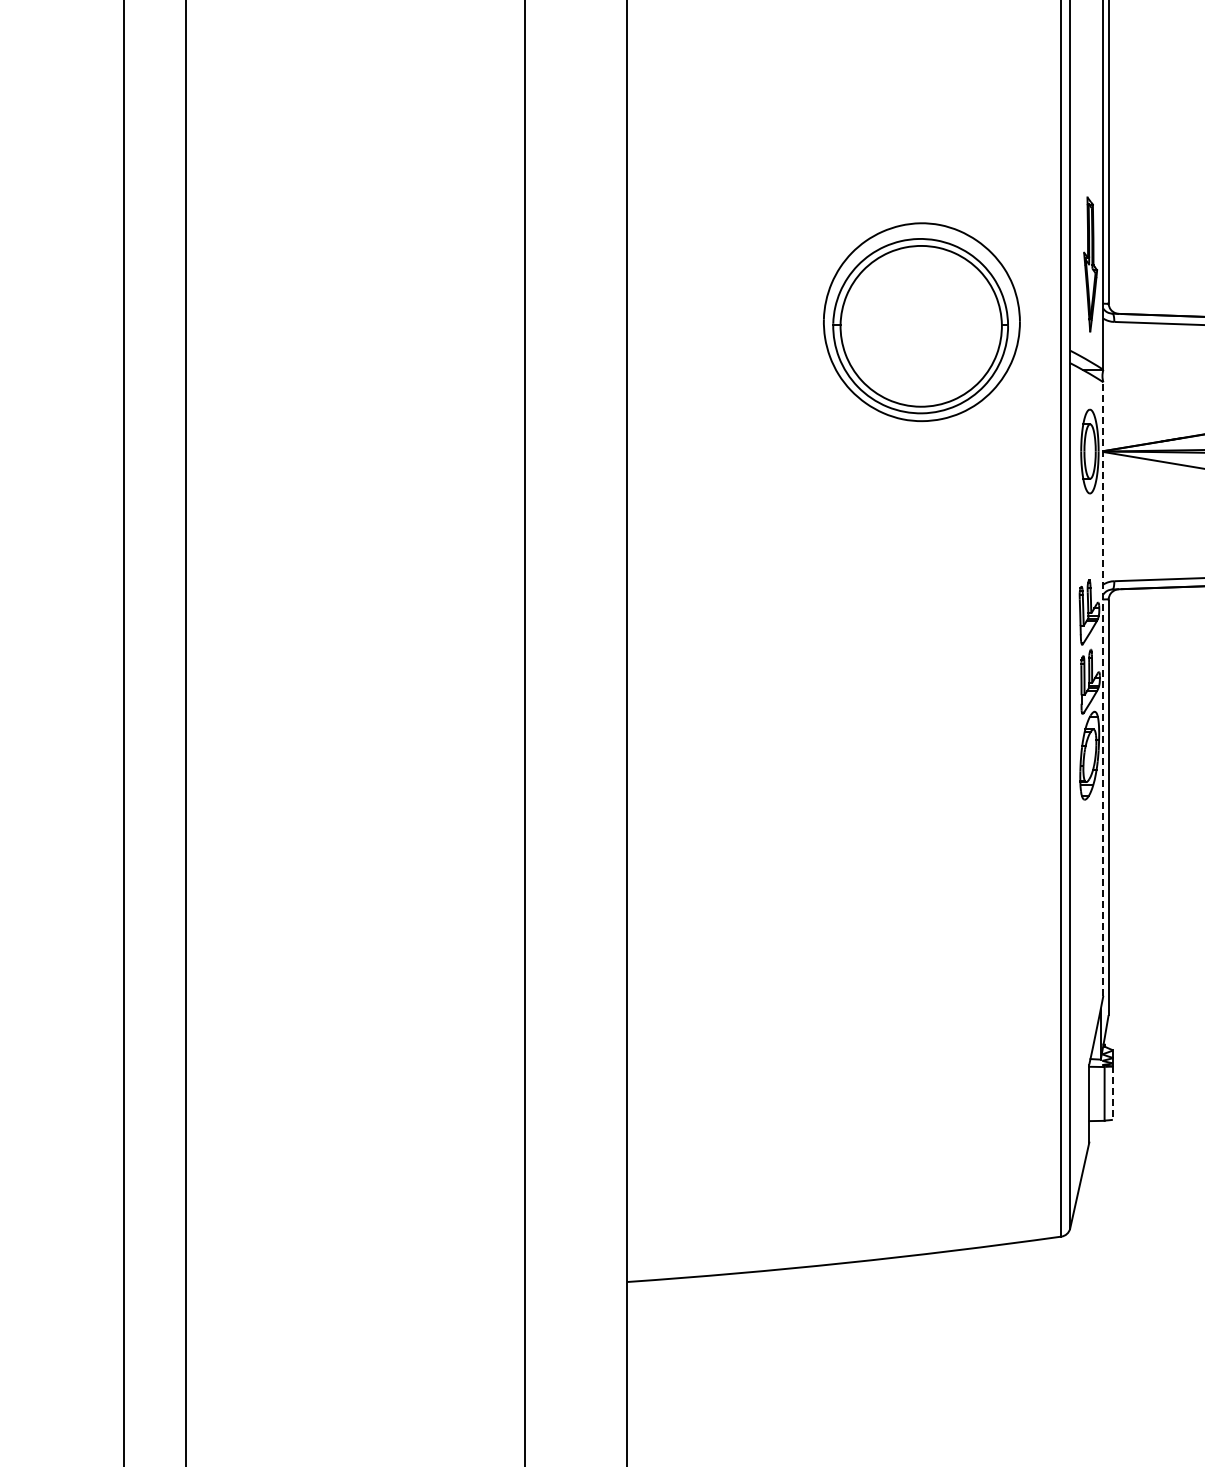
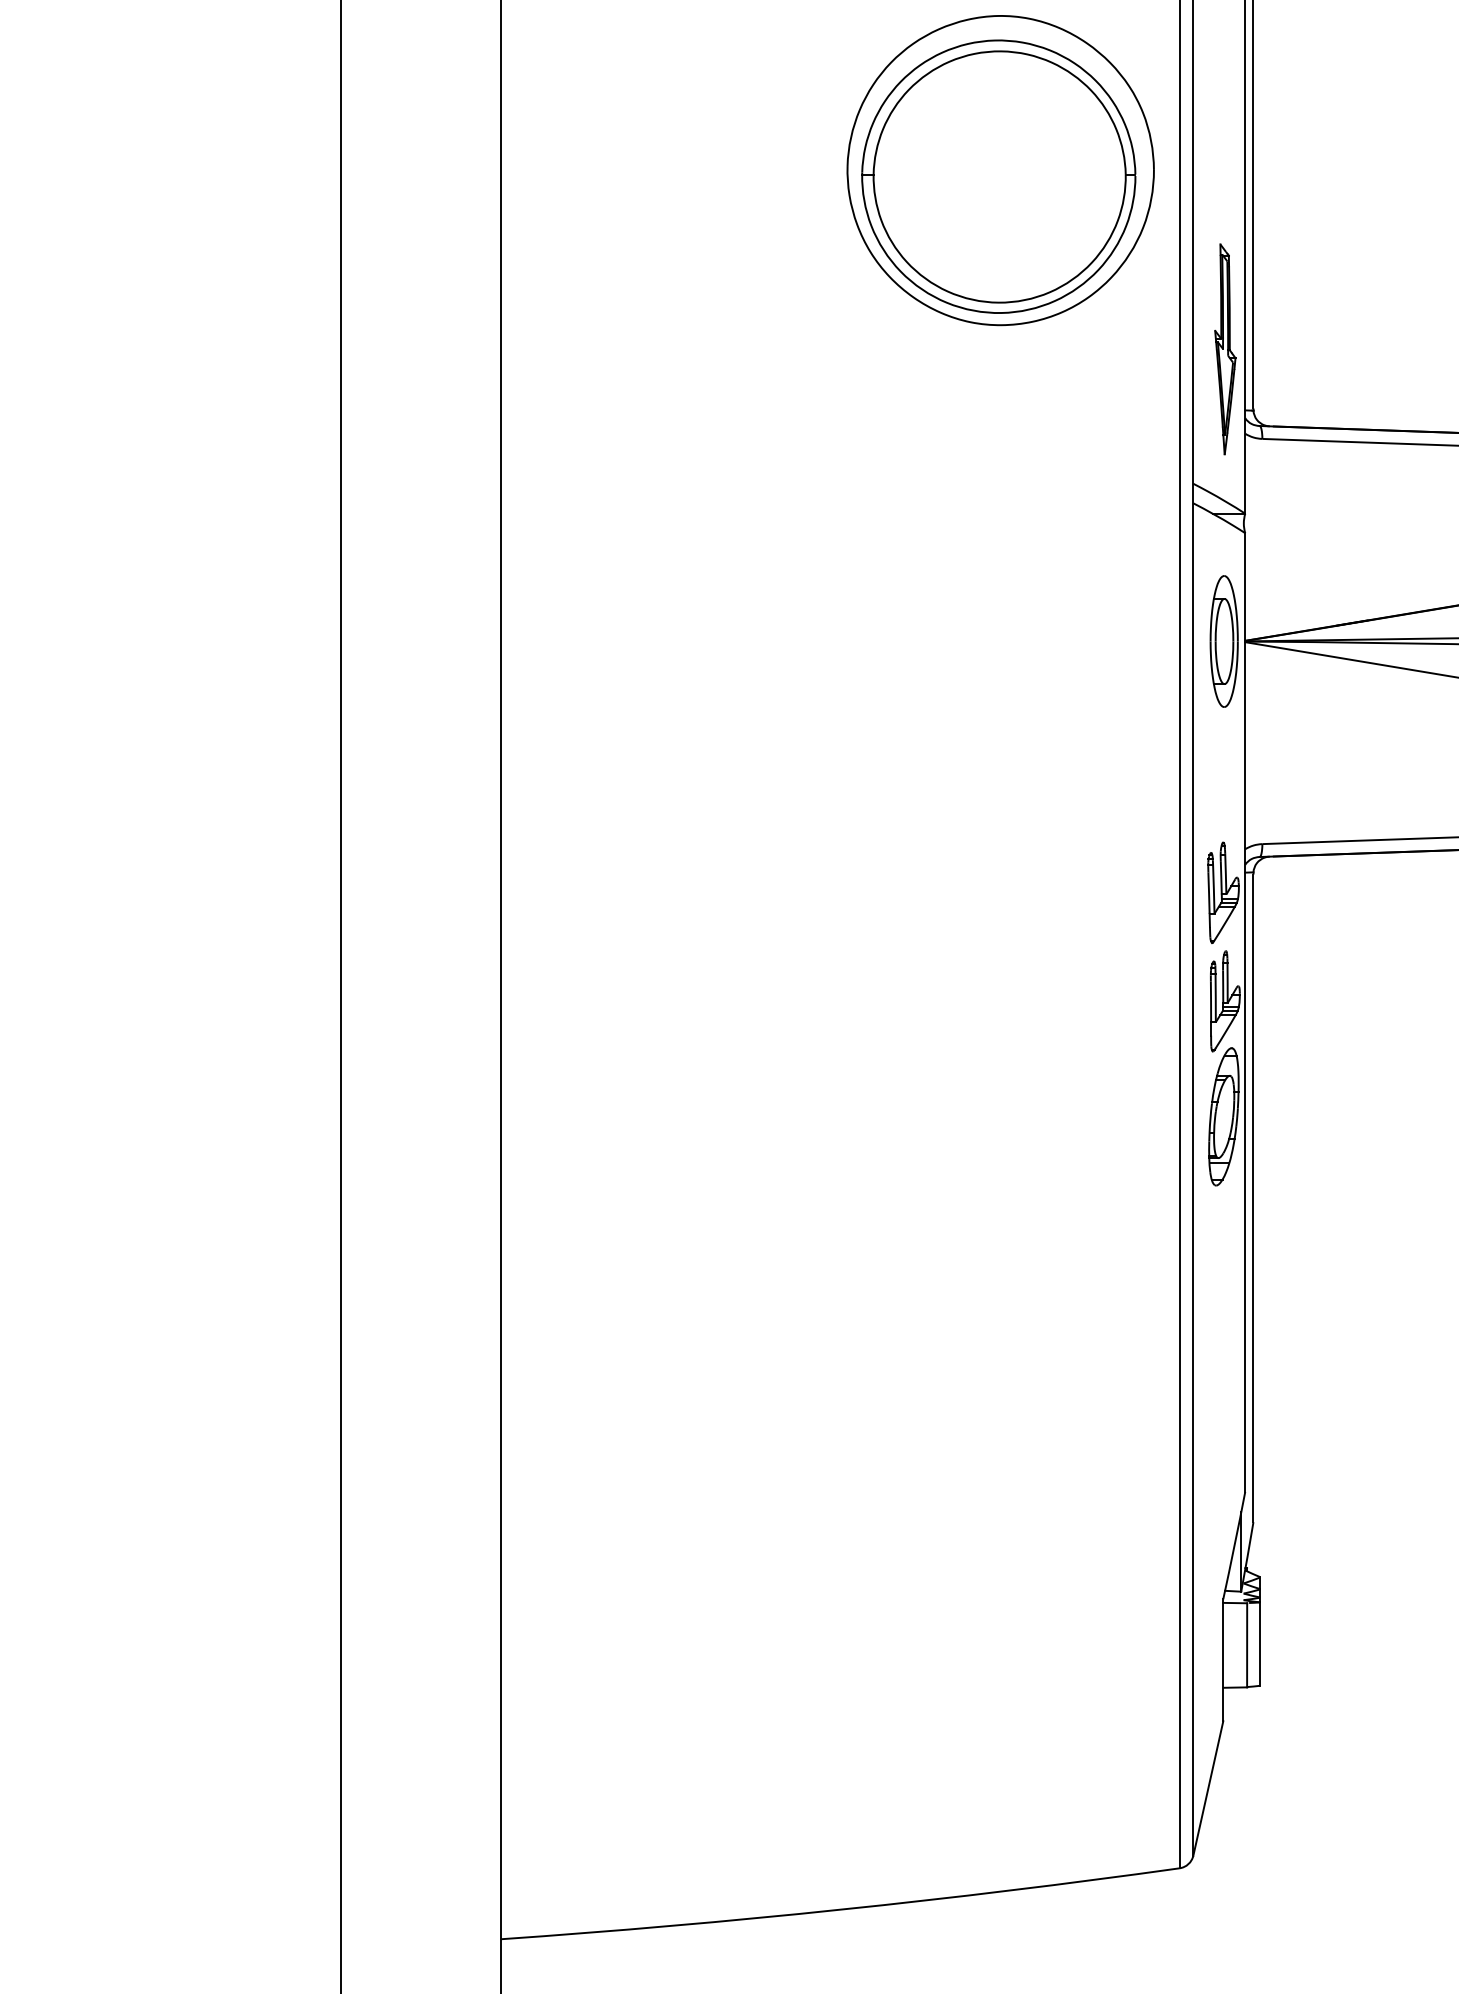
part: (921, 321) -> (1000, 169), moved
line: (1103, 689) -> (1245, 1013), dashed -> solid
line: (1112, 1093) -> (1259, 1644), dashed -> solid

